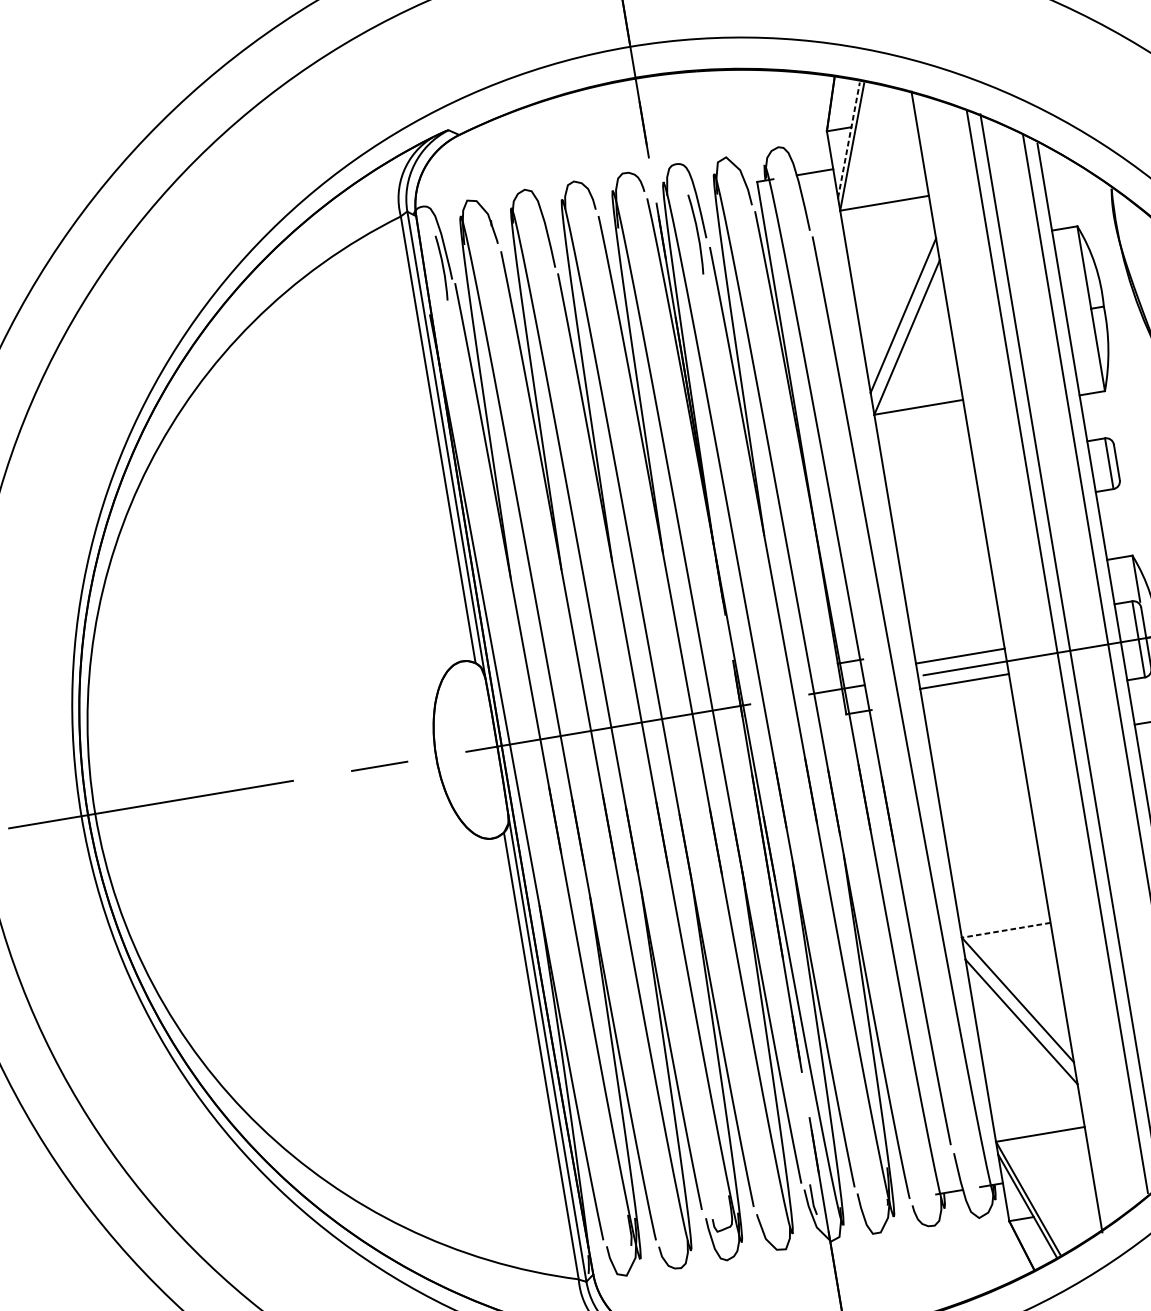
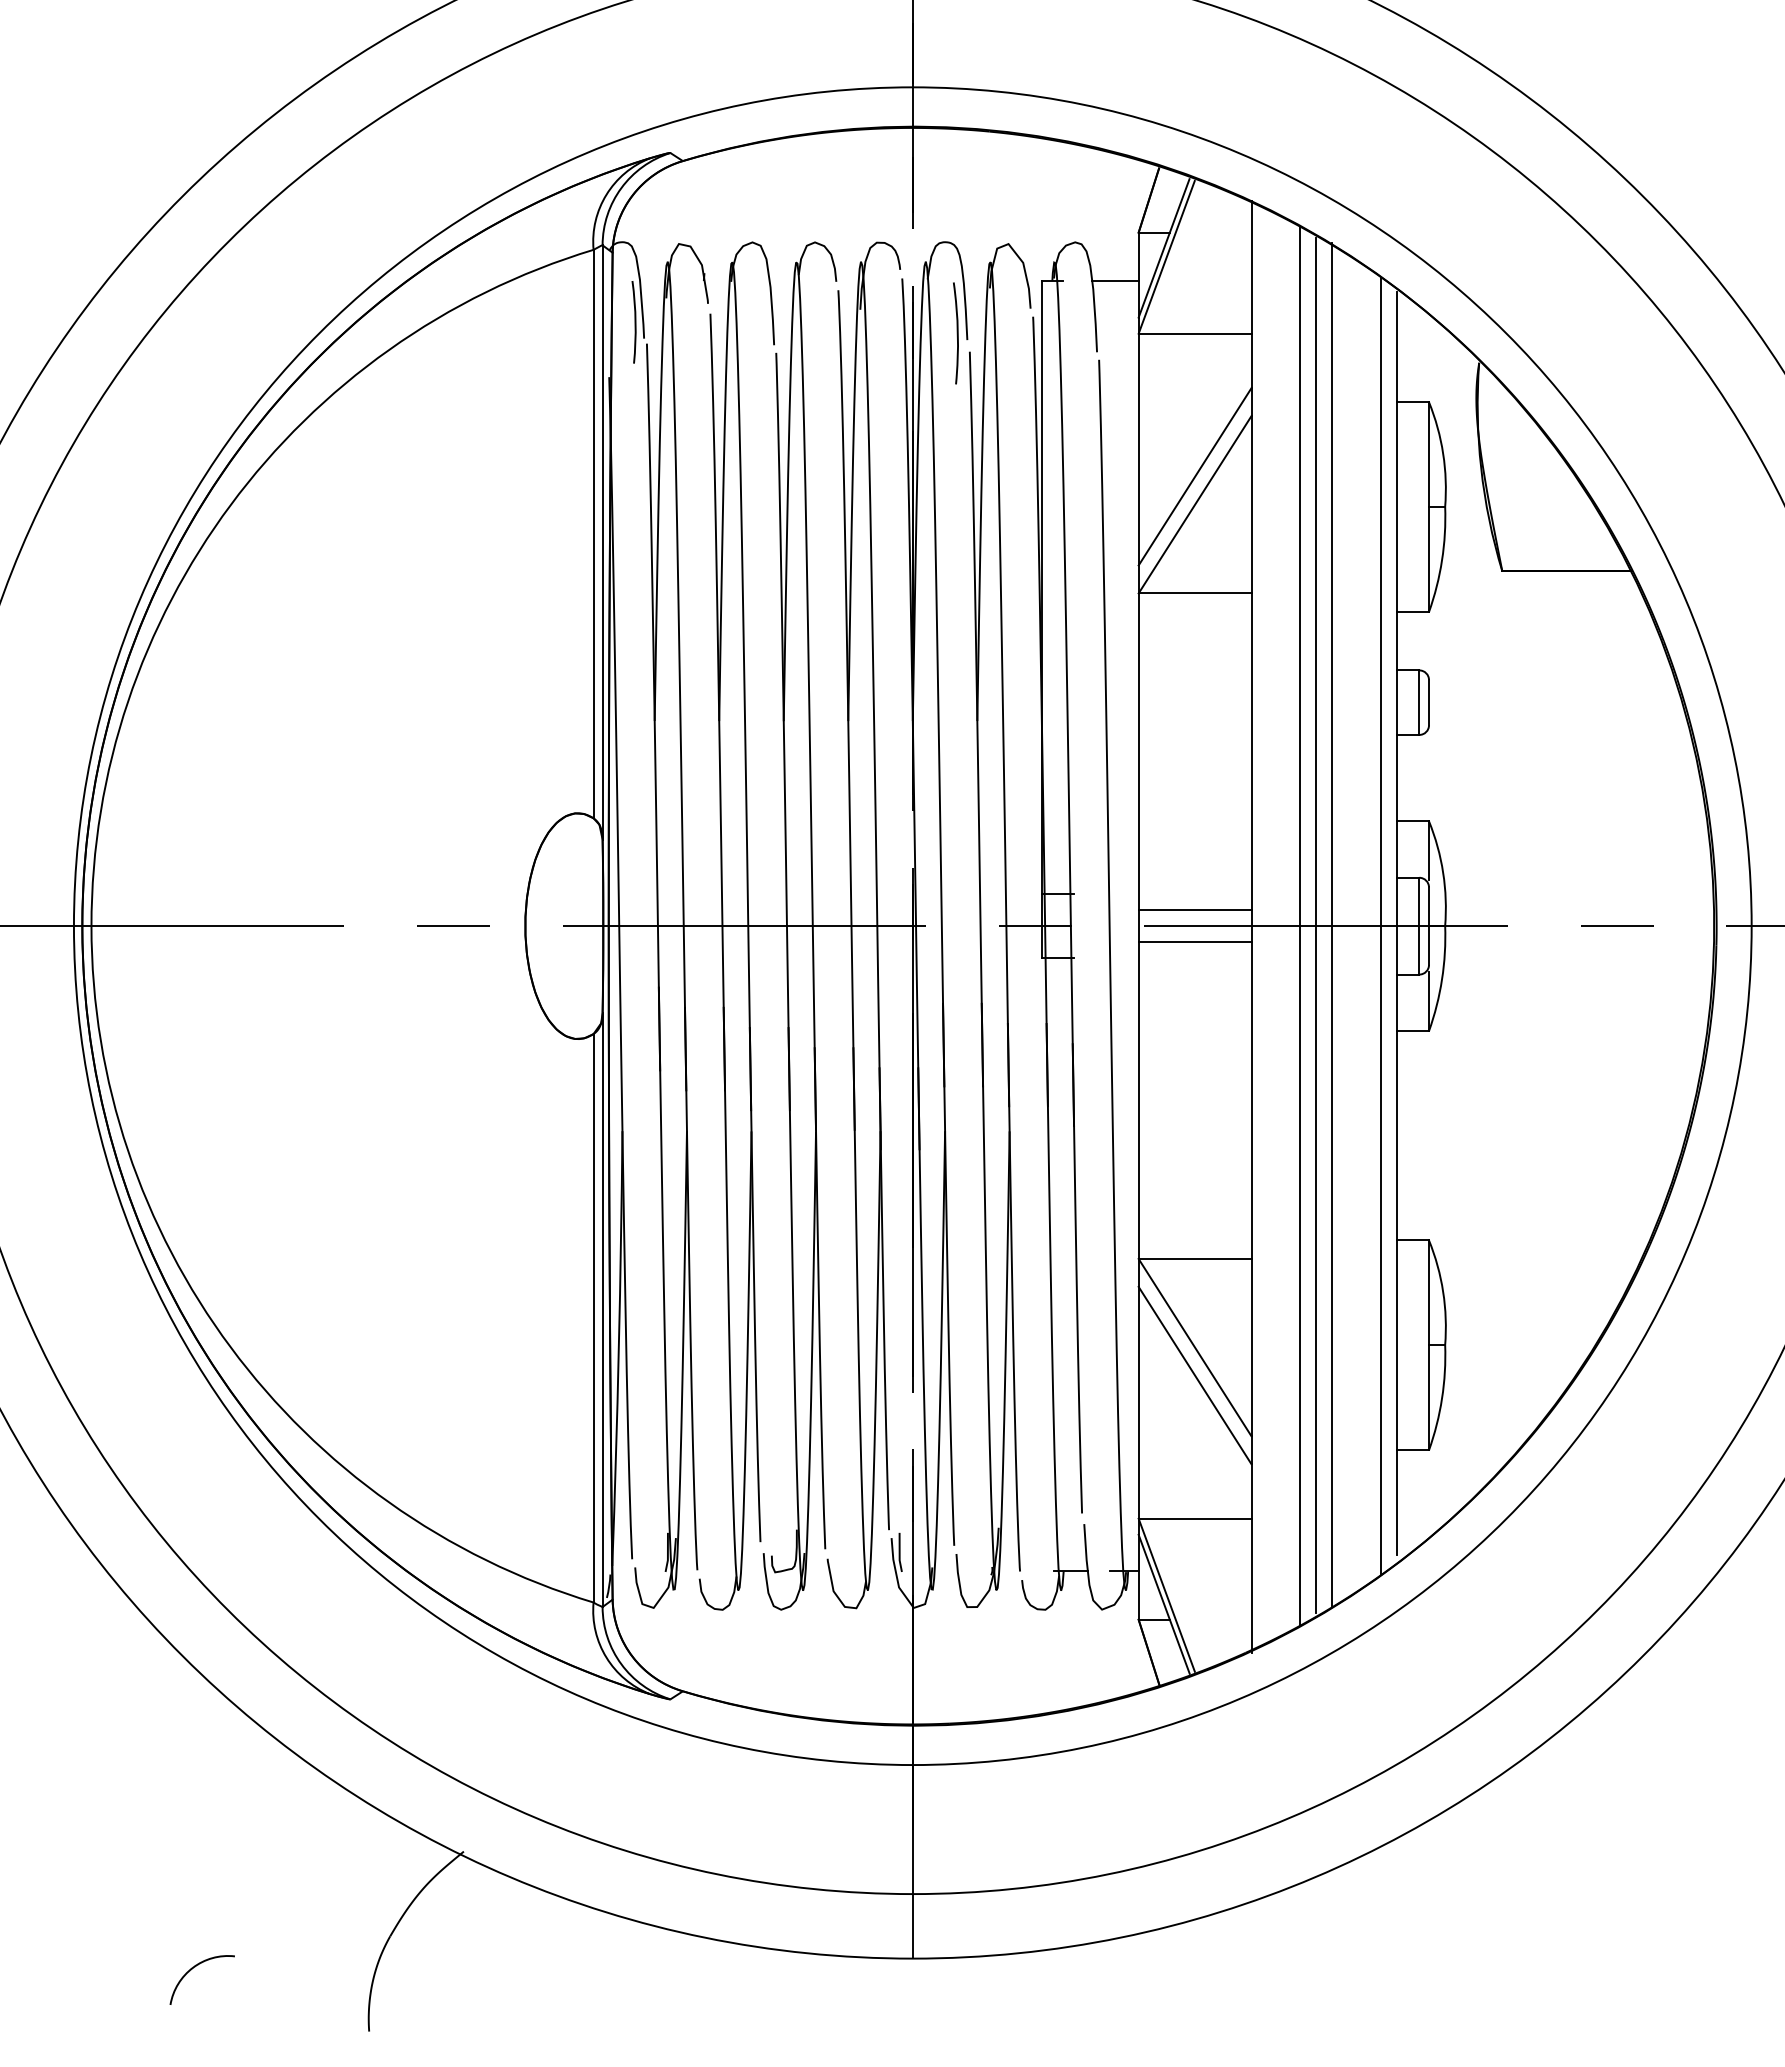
line: (849, 140) -> (1164, 248), dashed -> solid
line: (1044, 654) -> (1299, 925), added
line: (1005, 930) -> (1194, 1258), dashed -> solid

